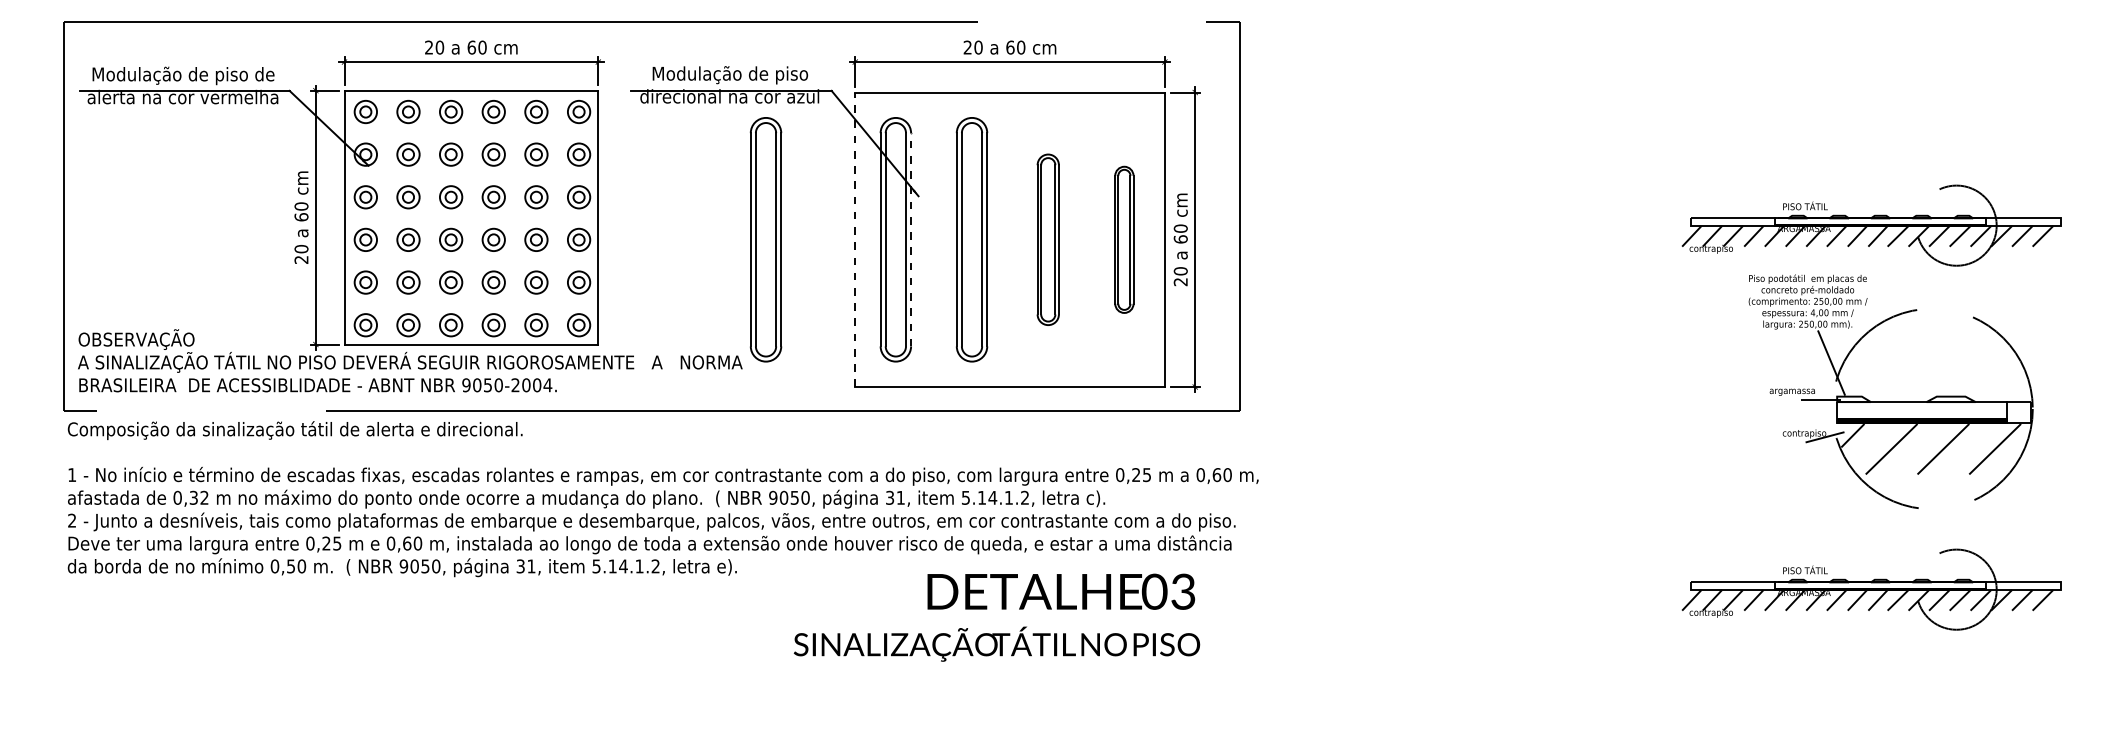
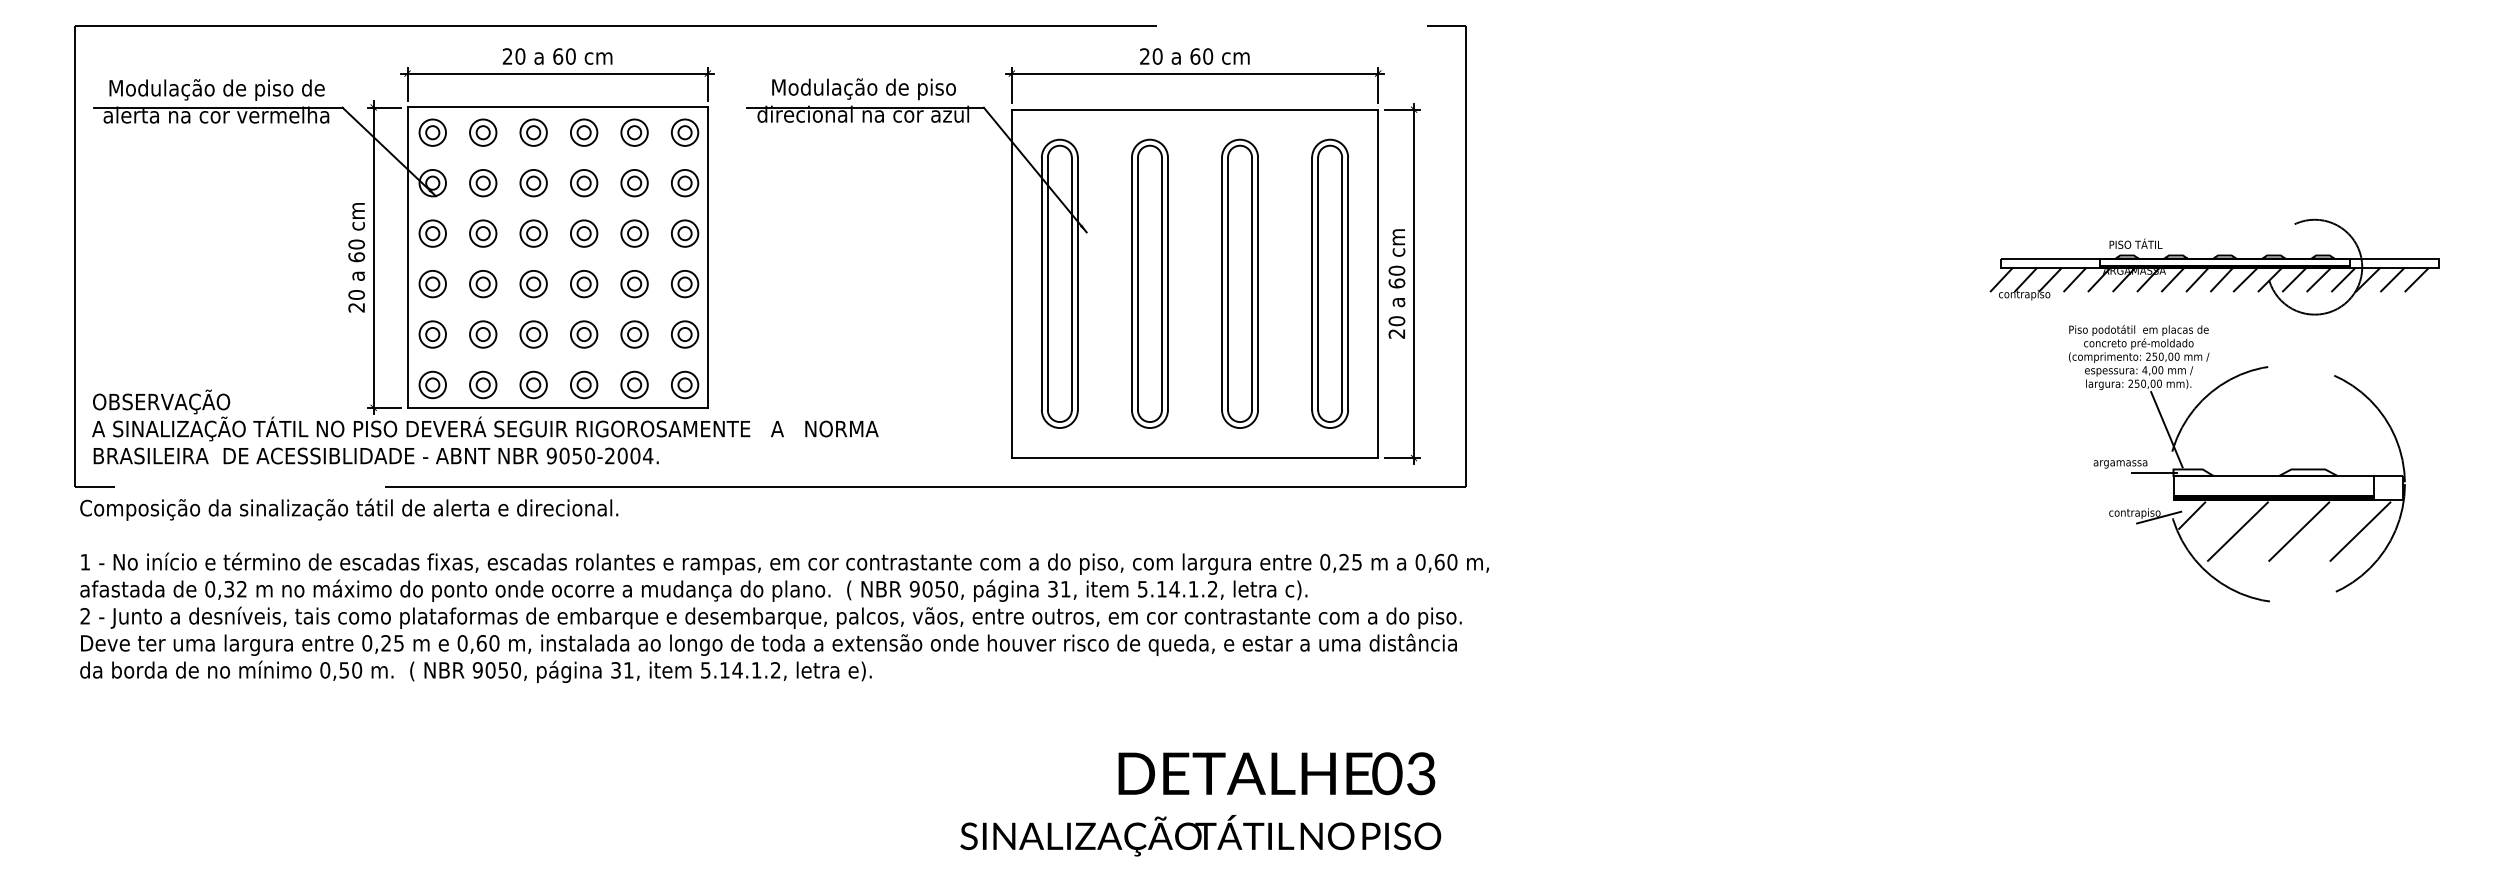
part: (765, 239) -> (905, 283), removed
line: (855, 239) -> (1012, 283), dashed -> solid
line: (911, 239) -> (1078, 283), dashed -> solid
part: (1048, 239) -> (1240, 283), size x1.43
part: (1124, 239) -> (1330, 283), size x1.67
part: (1871, 589) -> (2214, 697), removed
text: (996, 617) -> (1200, 804), moved

